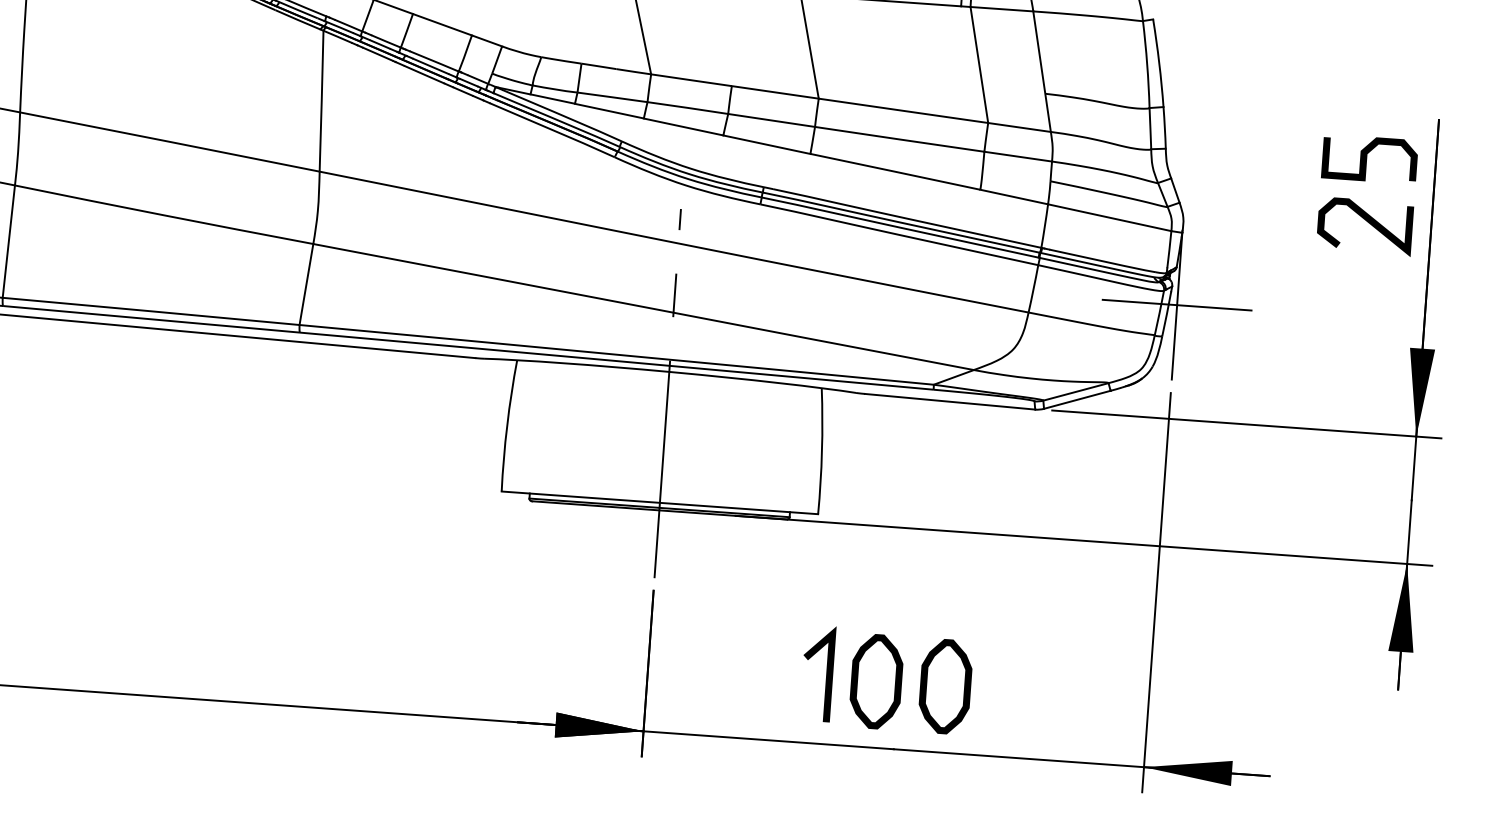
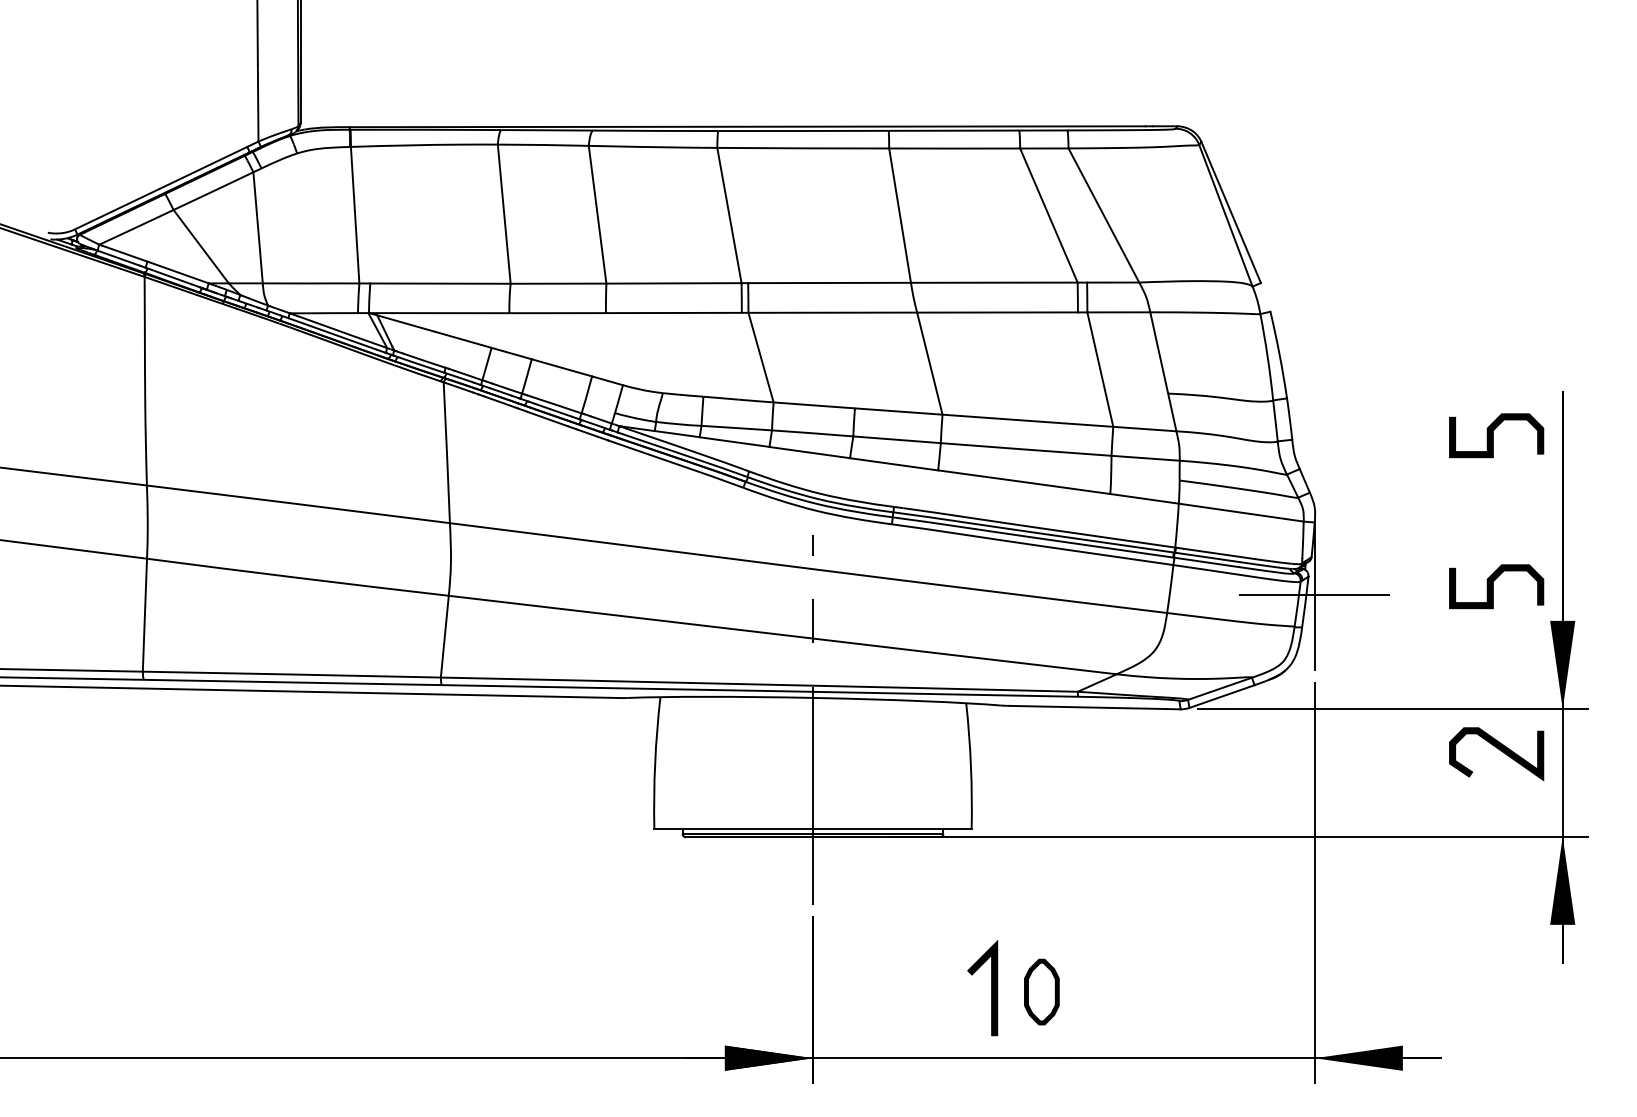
curve: (1368, 223) -> (1499, 750), moved
curve: (1356, 309) -> (1493, 586), added
part: (876, 681) -> (1041, 991), size x0.7
part: (945, 686) -> (1110, 991), removed

